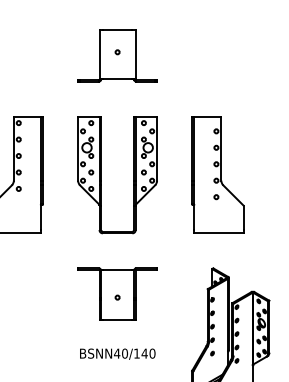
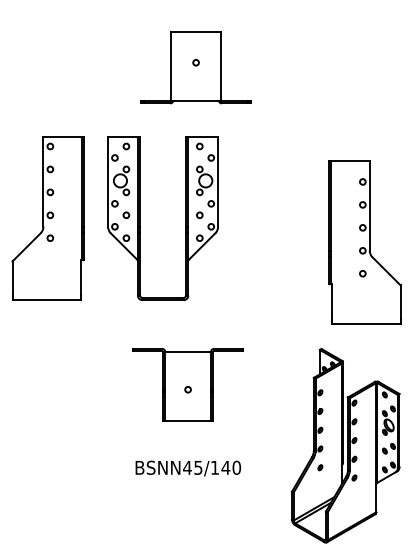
part: (117, 55) -> (195, 67), moved
part: (101, 174) -> (140, 218), moved
part: (217, 174) -> (364, 242), moved
text: (125, 353) -> (198, 467), BSNN40/140 -> BSNN45/140

